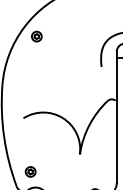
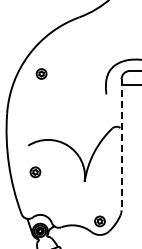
part: (36, 36) -> (41, 73), moved
line: (116, 117) -> (121, 144), solid -> dashed
part: (30, 172) -> (35, 172), moved

